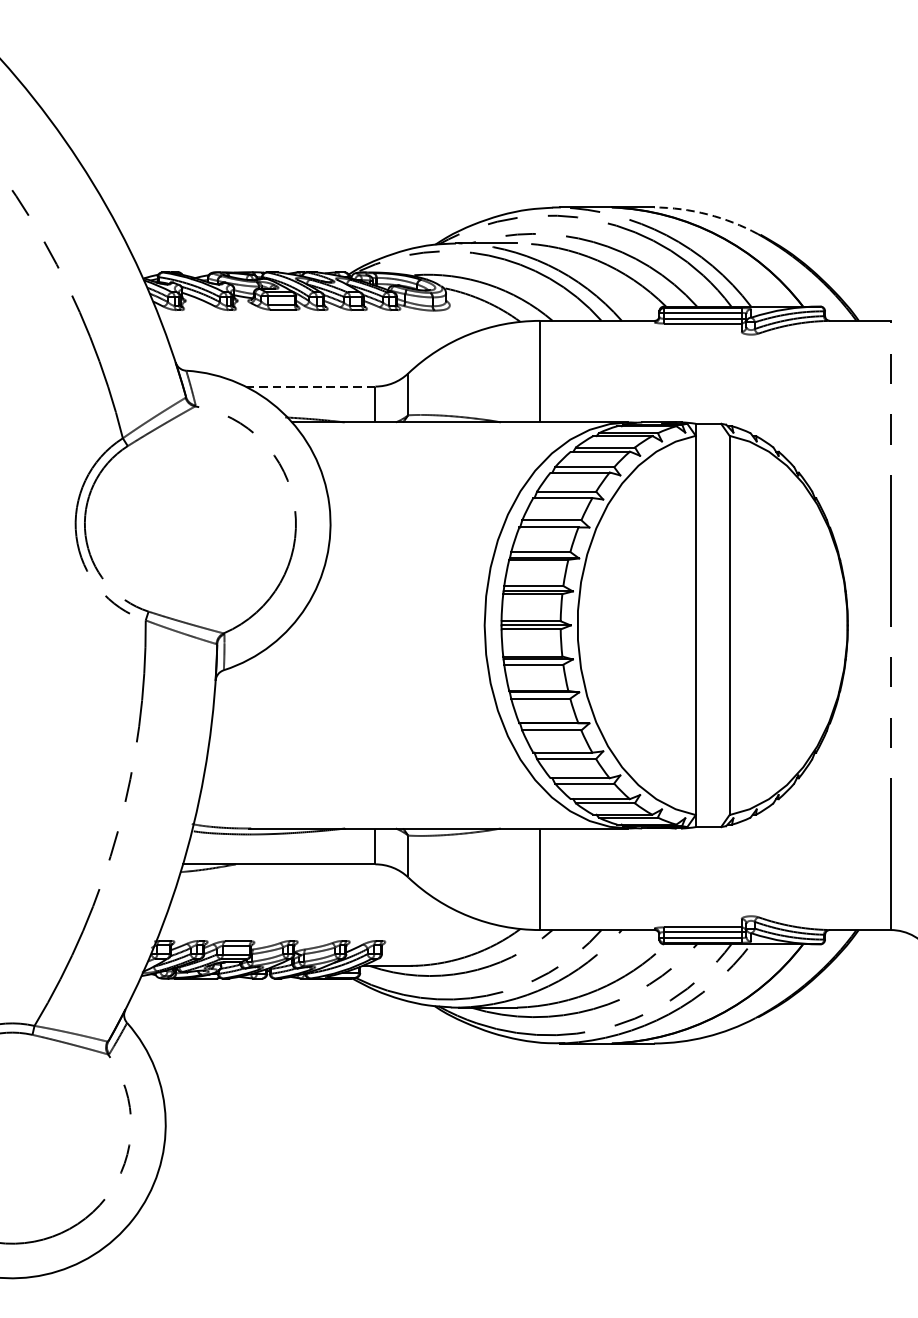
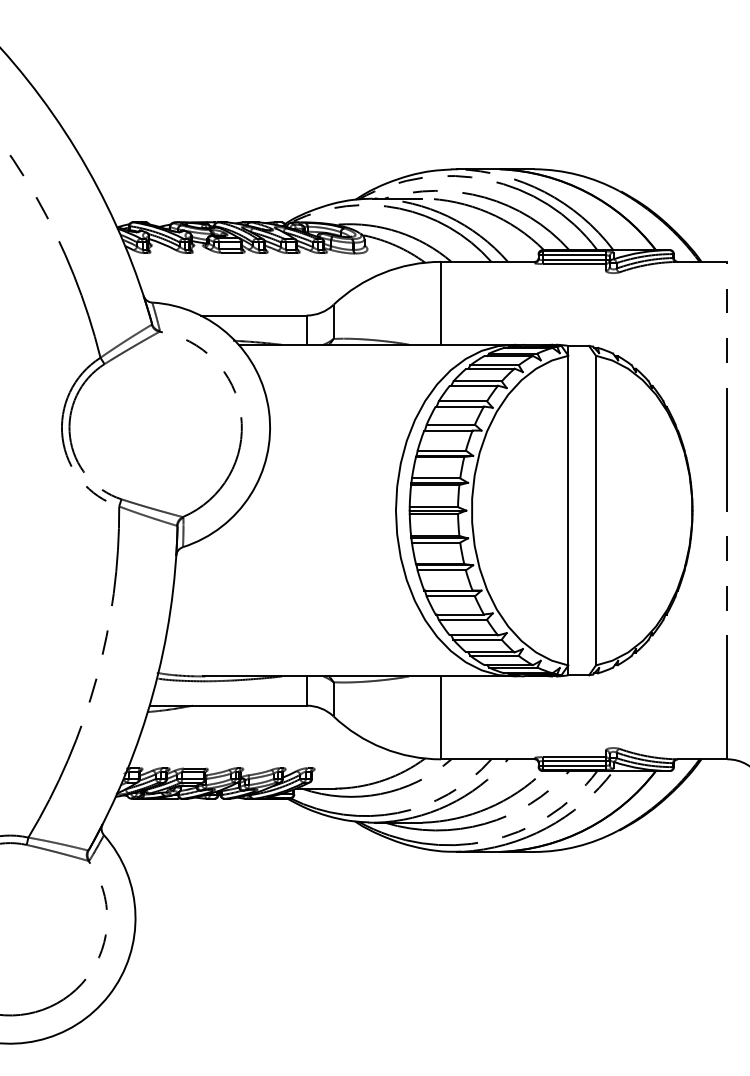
arc: (708, 213) -> (578, 174), dashed -> solid
line: (310, 386) -> (253, 315), dashed -> solid

